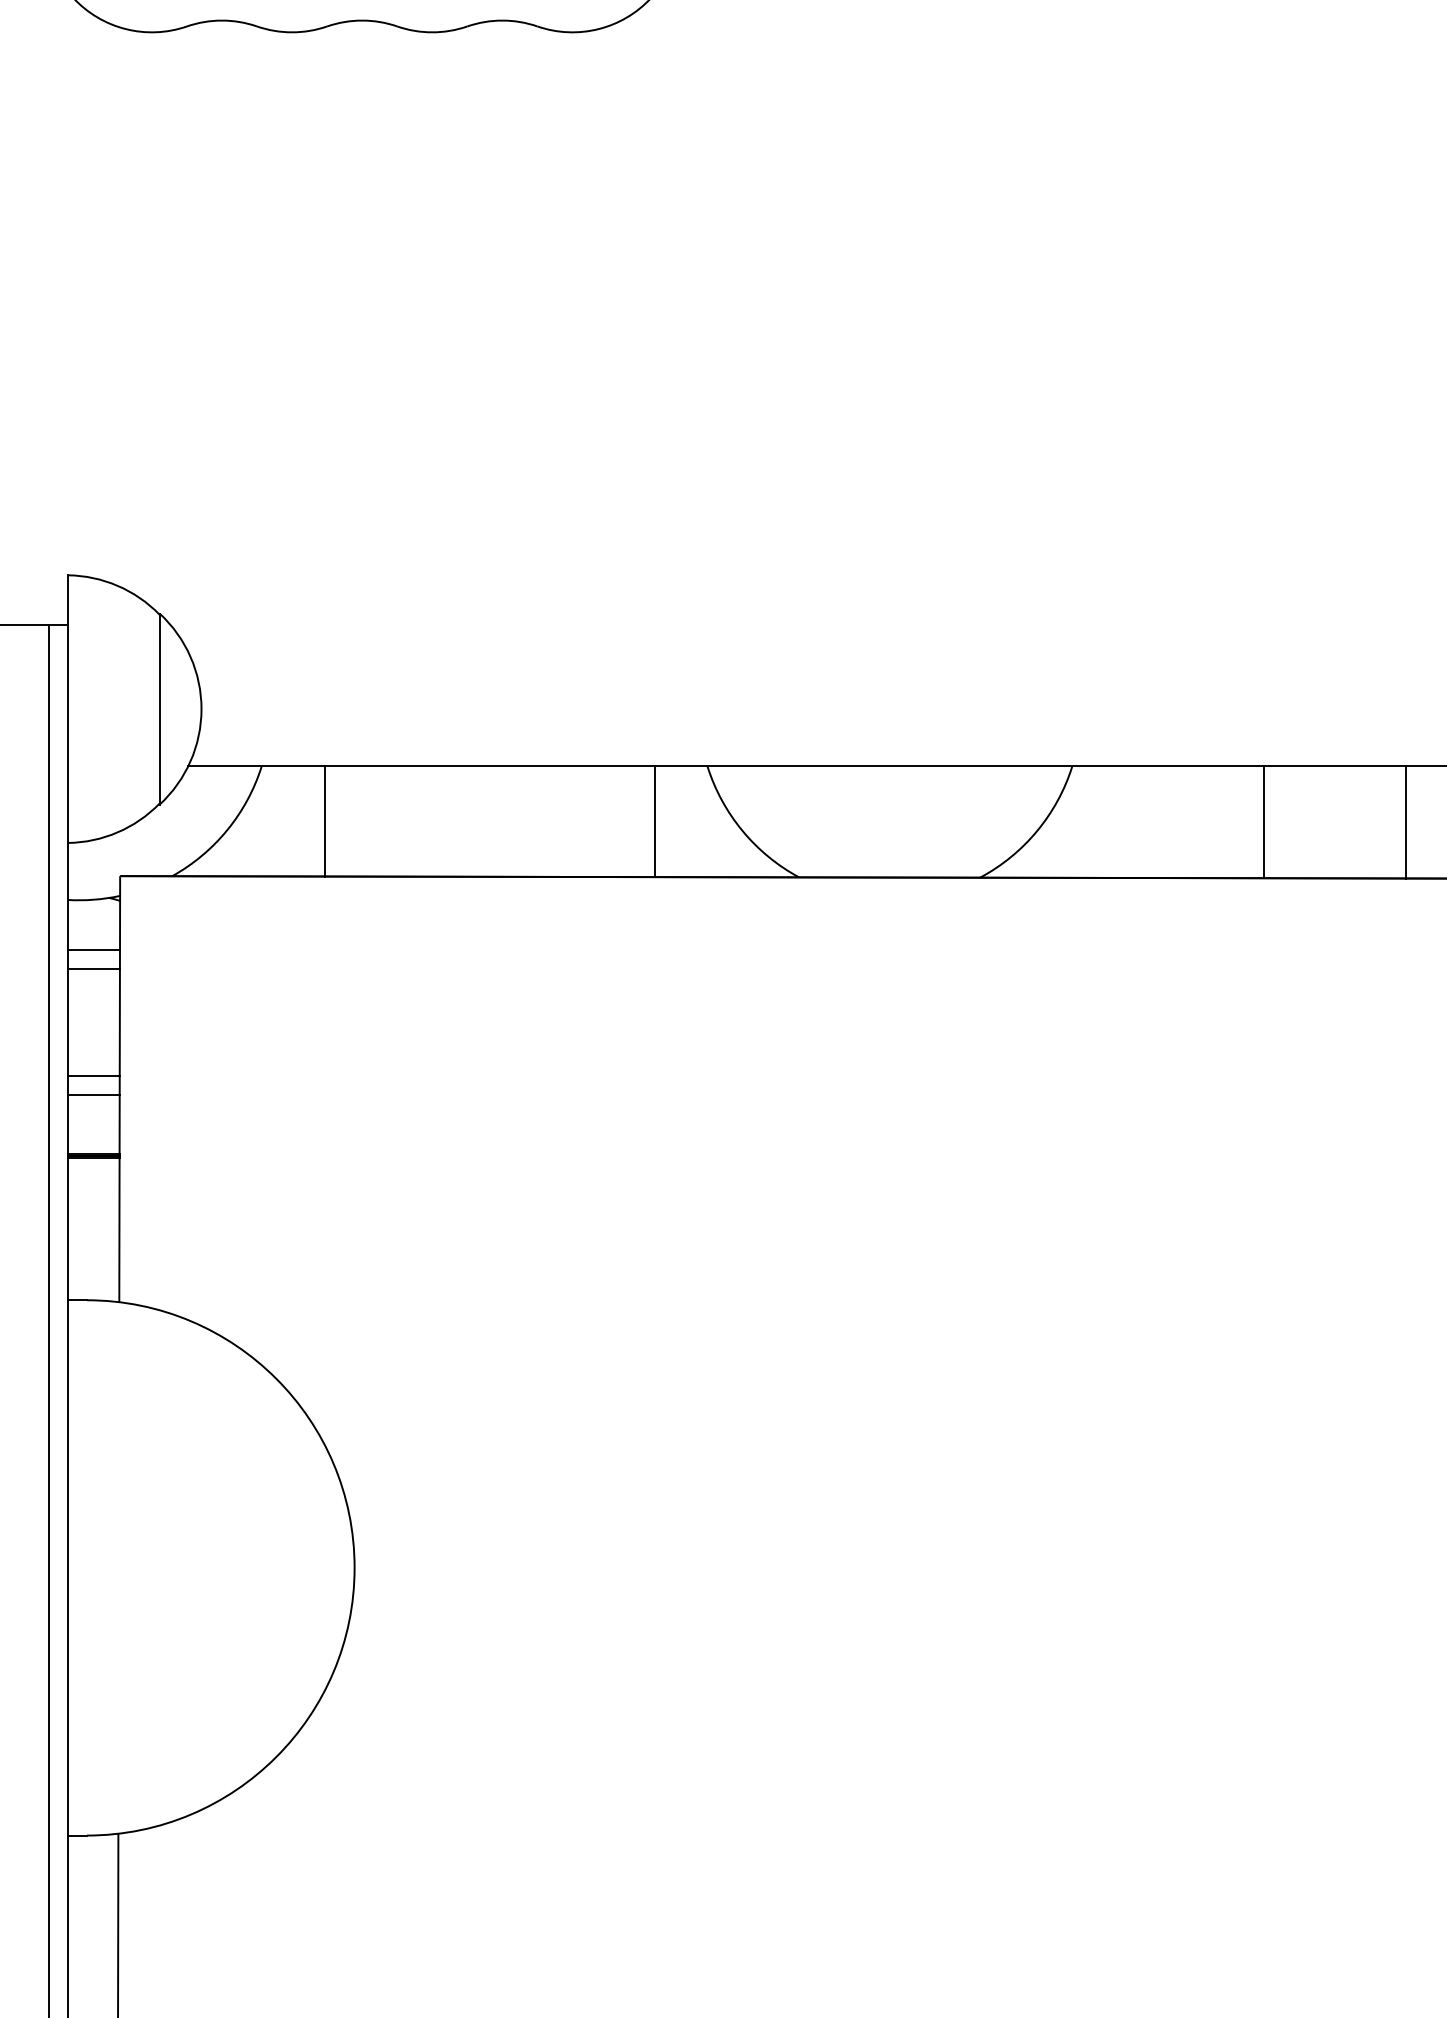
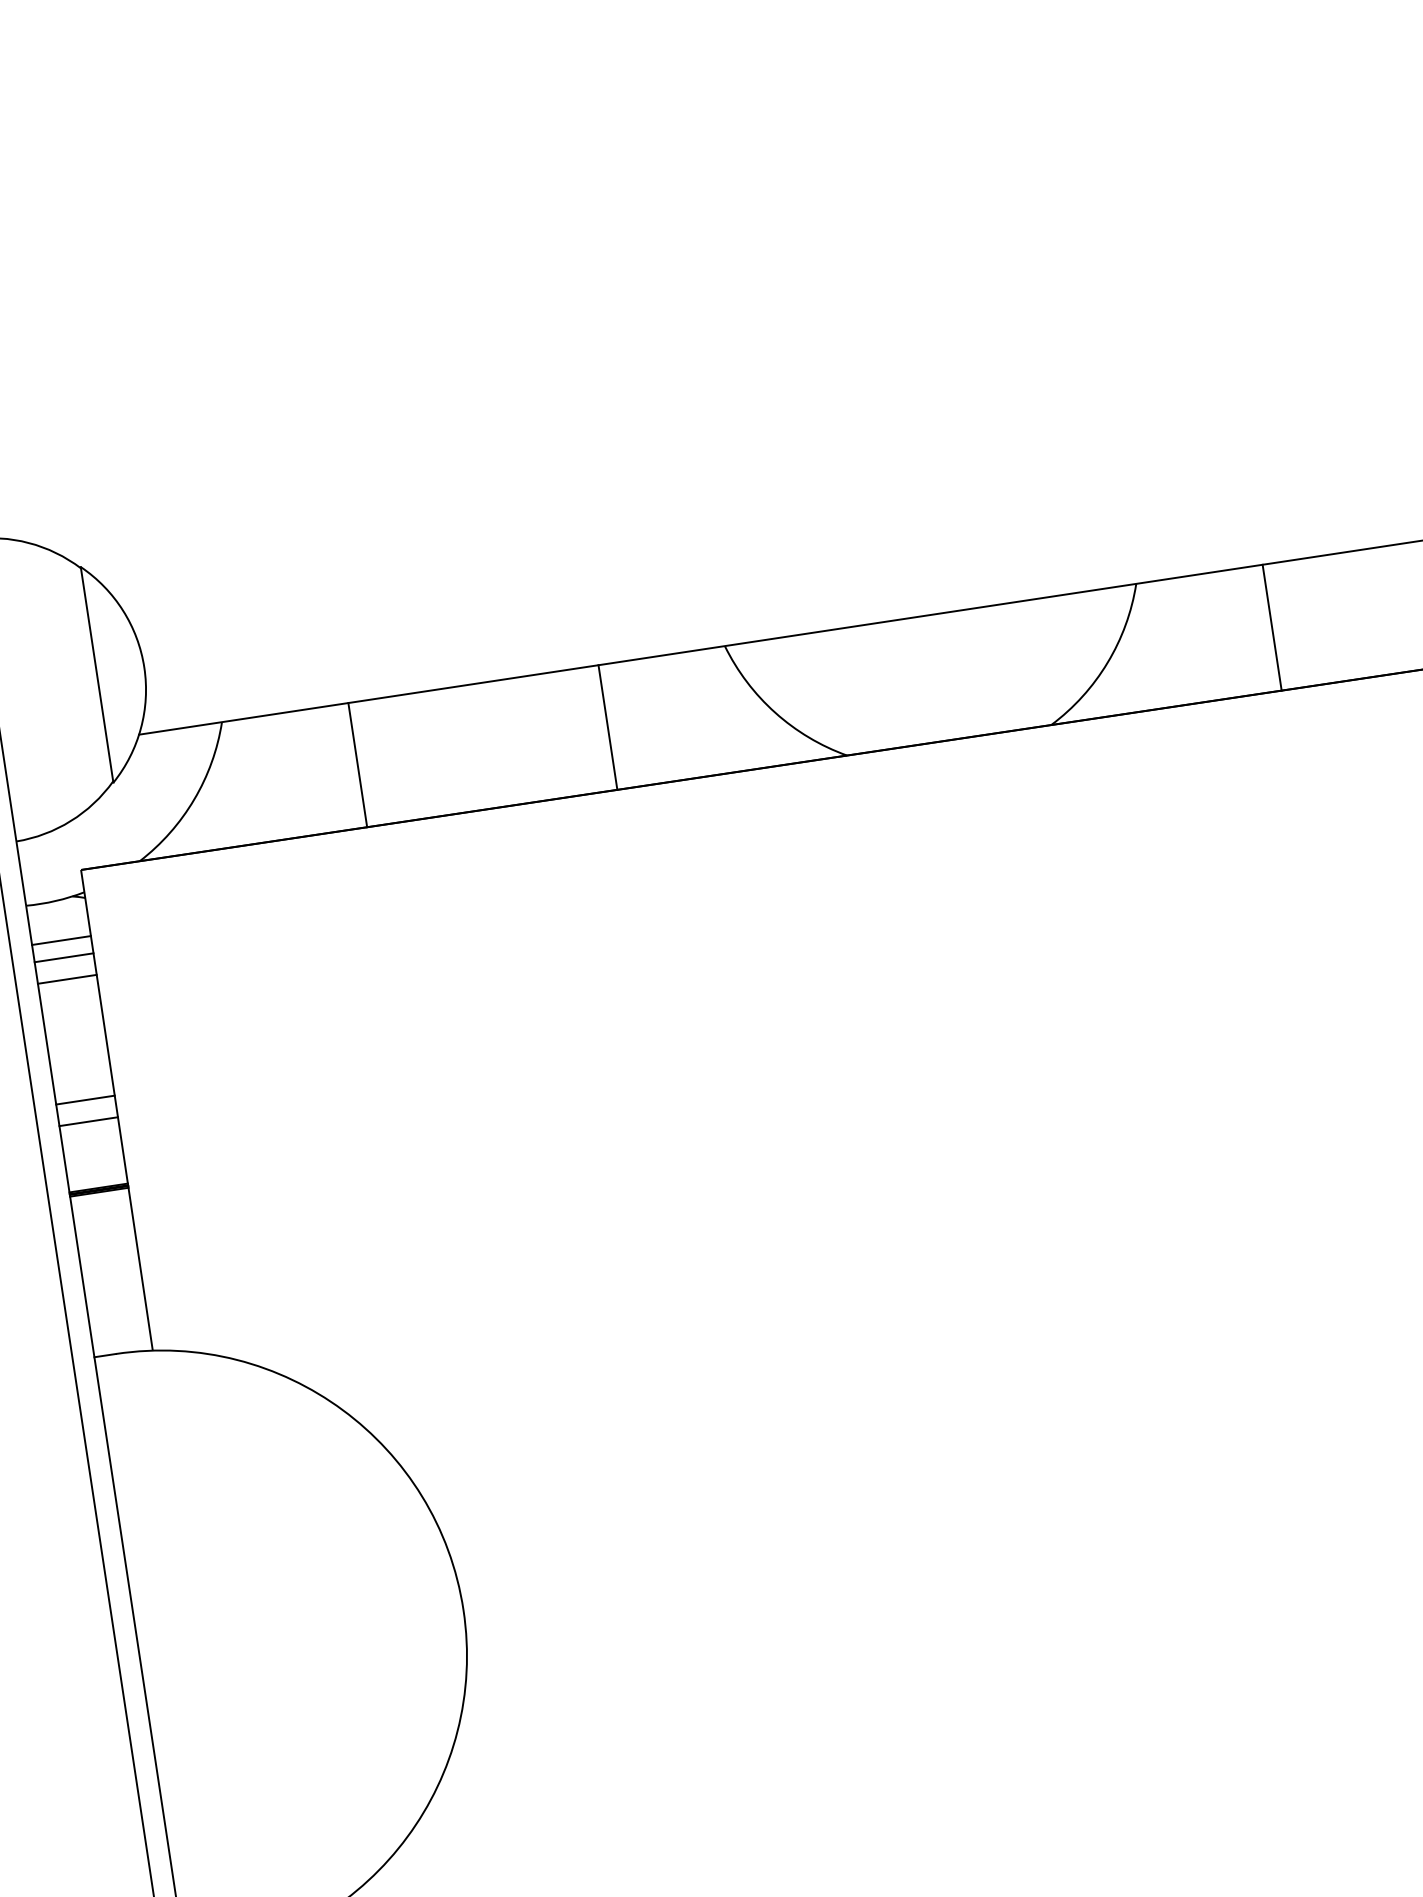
line: (324, 821) -> (357, 765), moved
line: (654, 821) -> (607, 727), moved
line: (1264, 822) -> (1272, 627), moved
line: (93, 934) -> (60, 940), added

